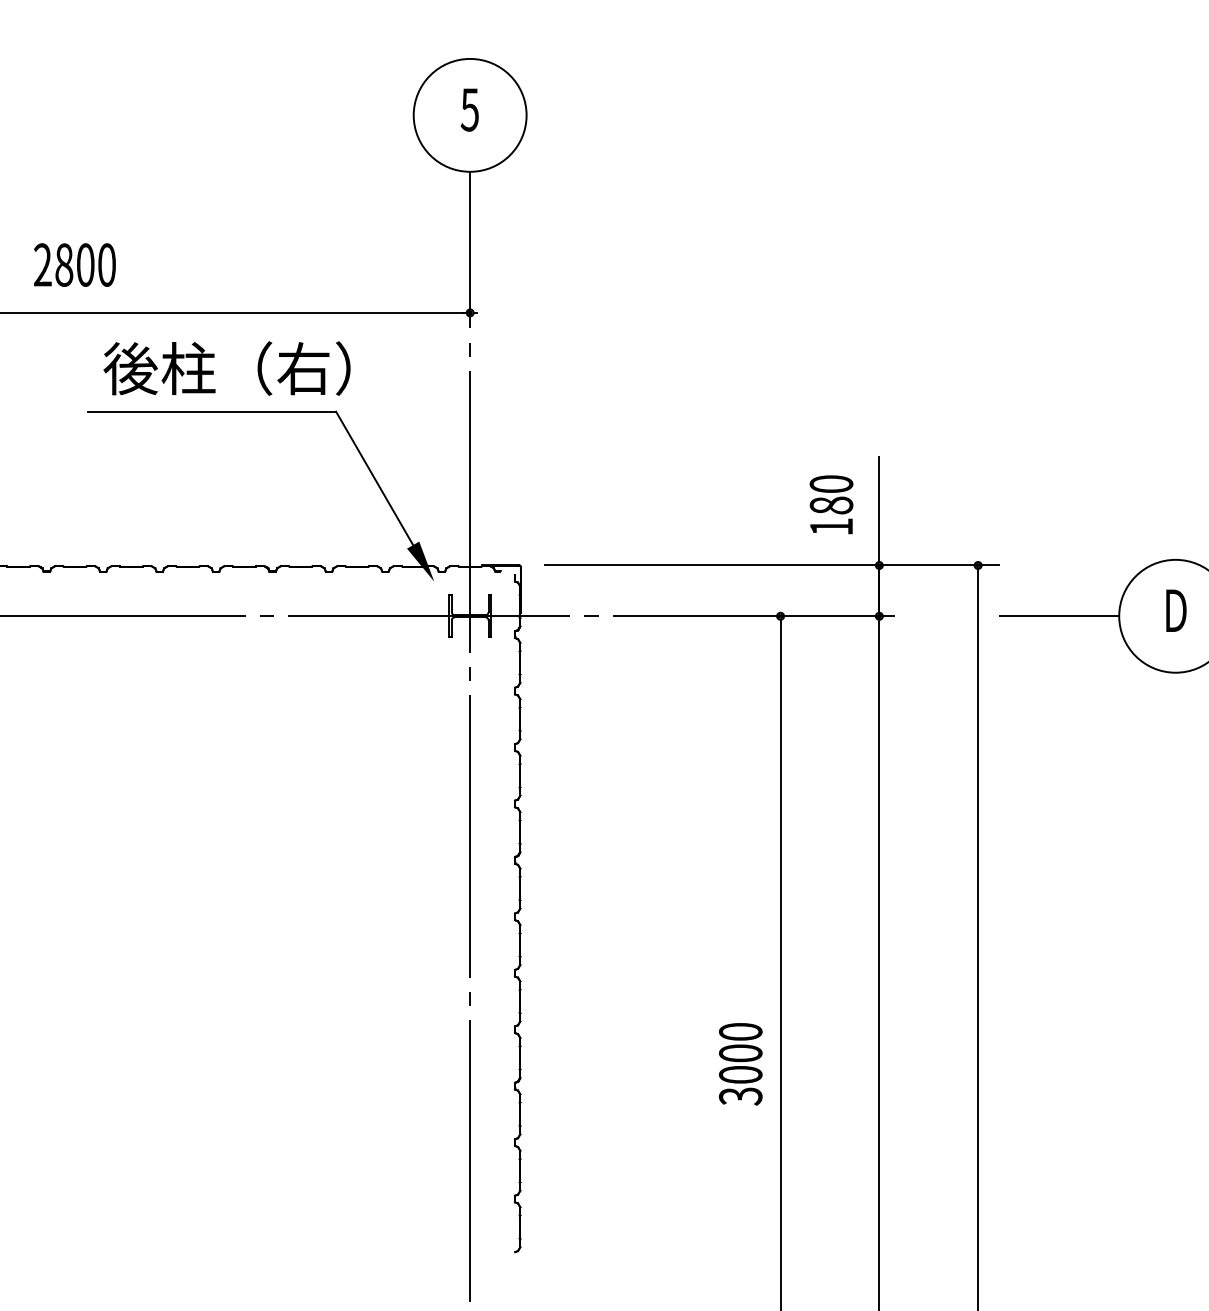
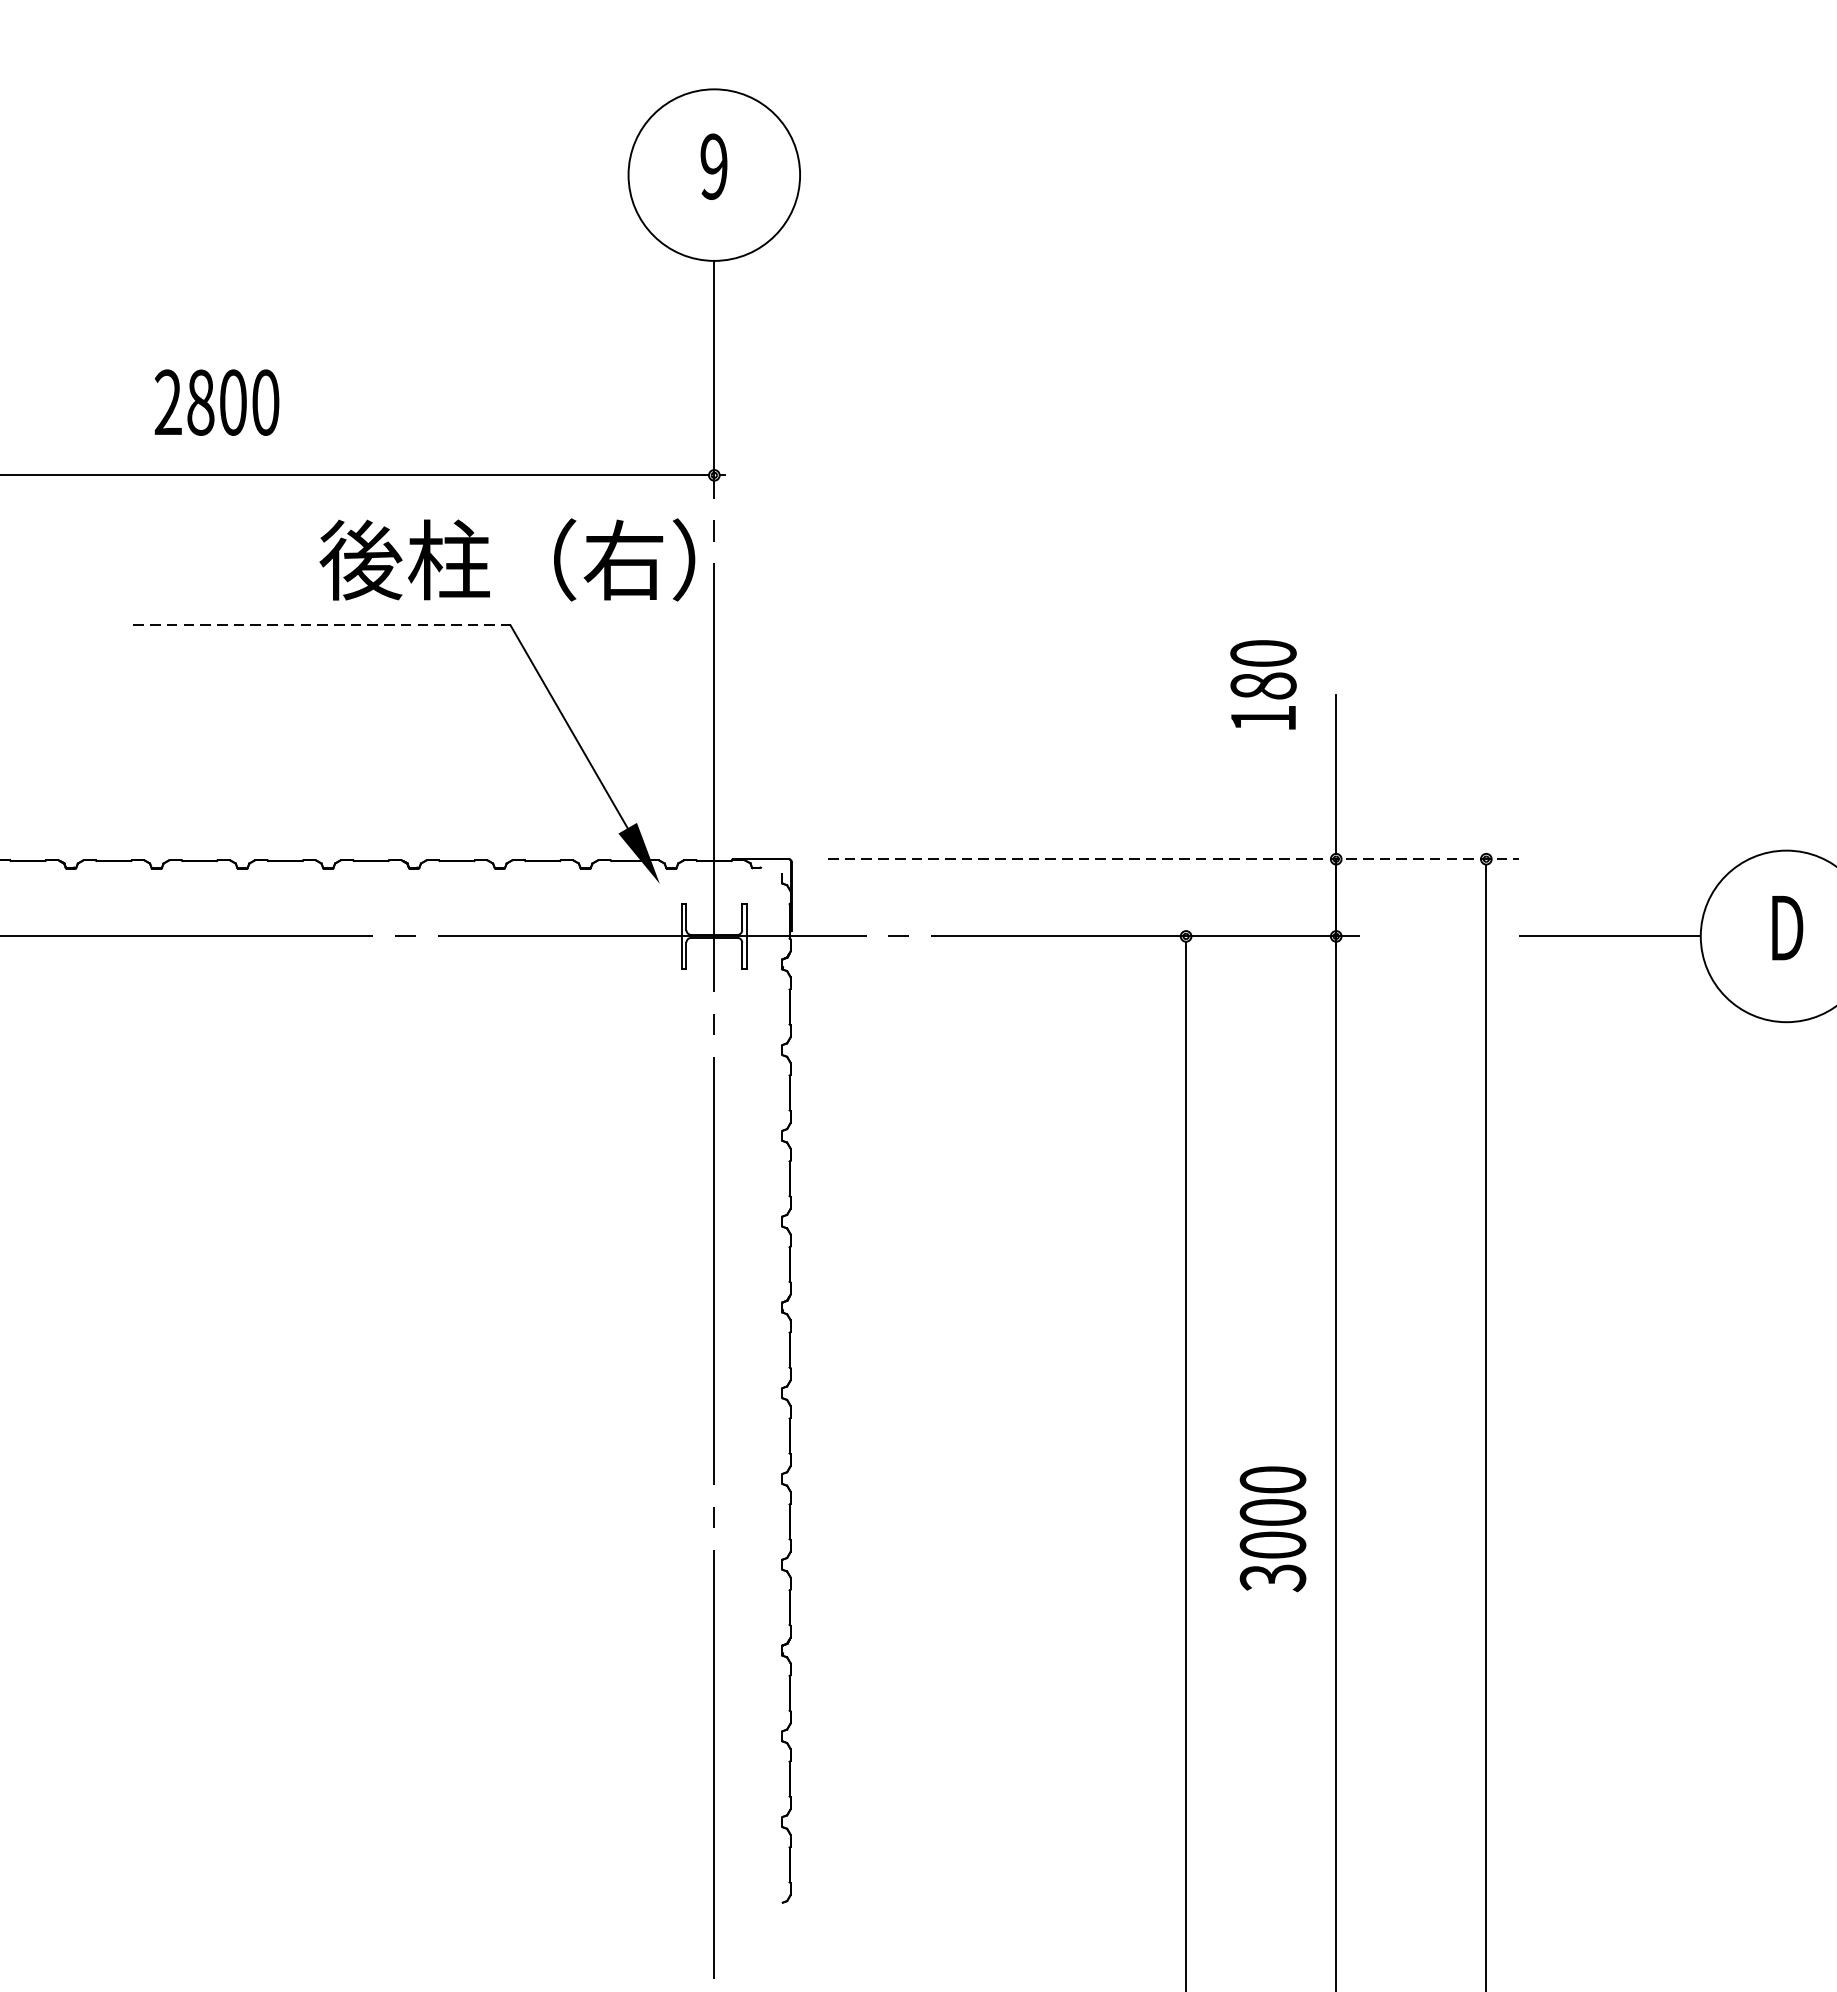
text: (469, 109) -> (713, 166), 5 -> 9
text: (74, 264) -> (216, 401), moved
text: (226, 368) -> (506, 559), moved
line: (212, 411) -> (322, 625), solid -> dashed
text: (831, 504) -> (1263, 684), moved
line: (772, 565) -> (1173, 859), solid -> dashed
text: (740, 1064) -> (1272, 1529), moved

